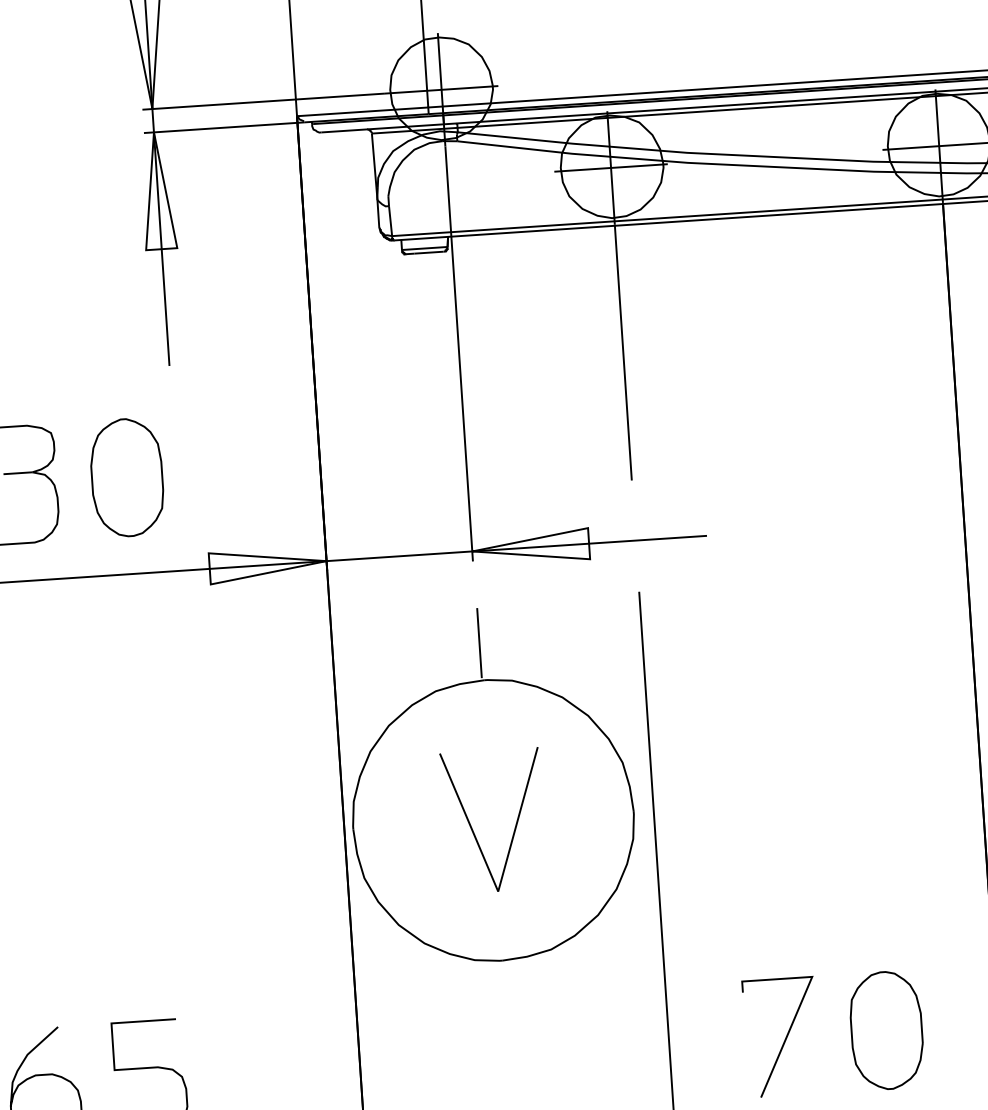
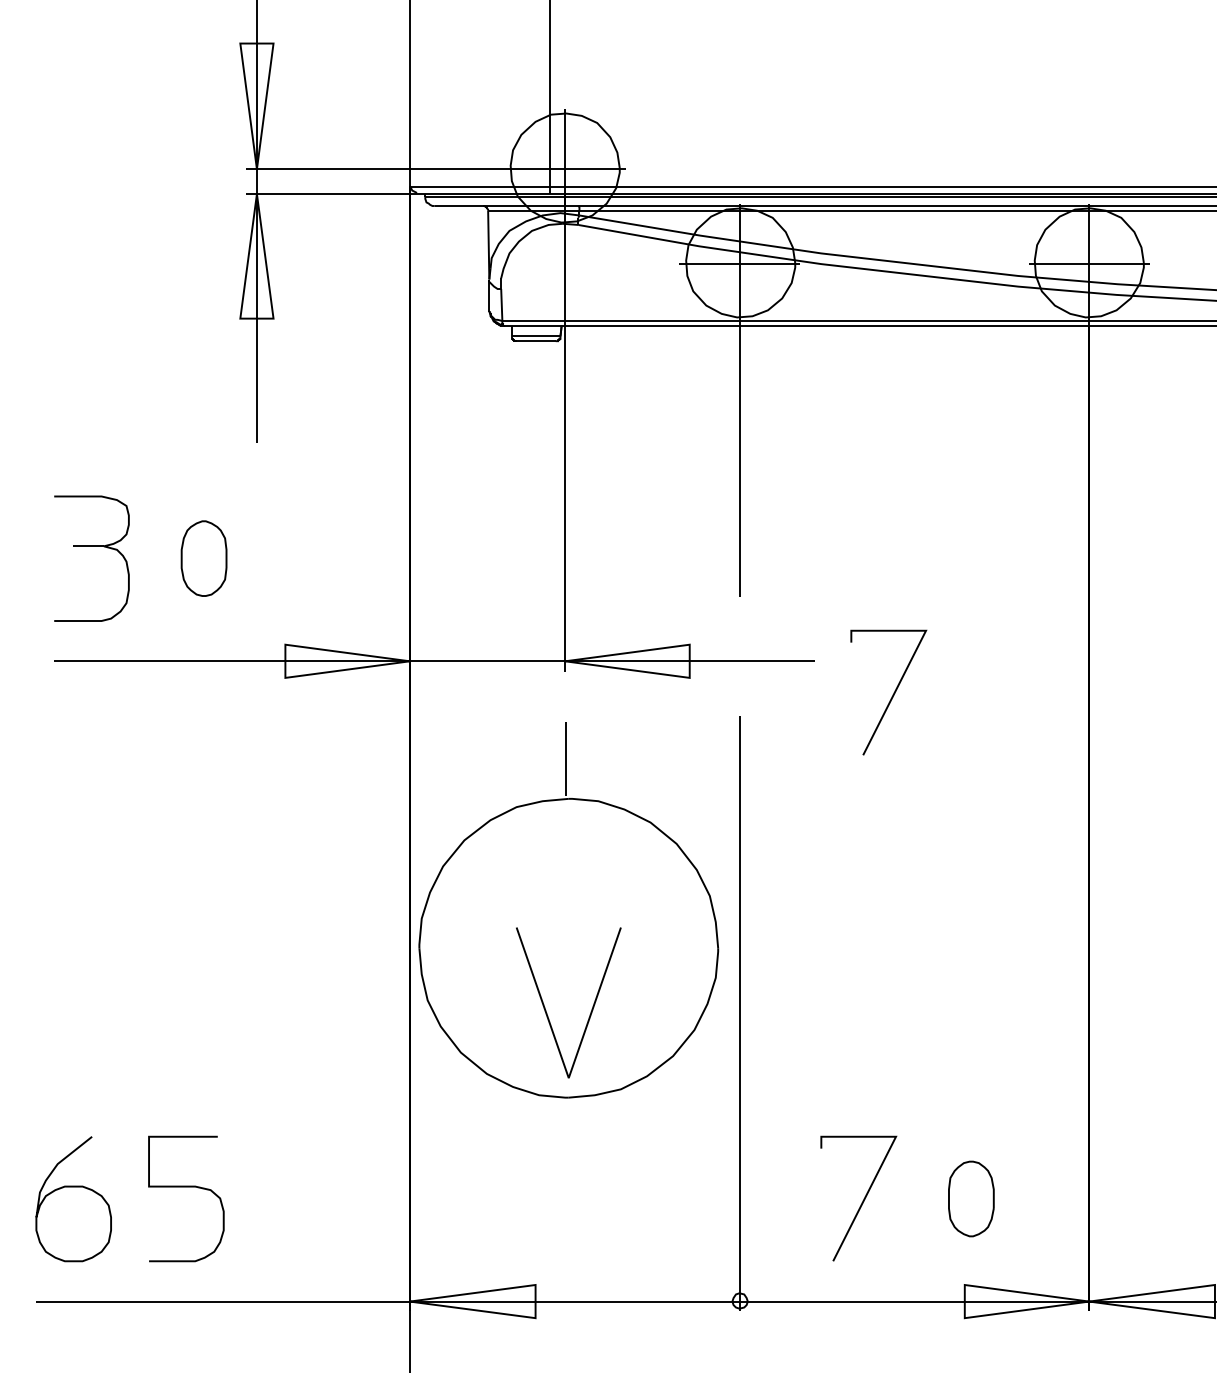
part: (126, 477) -> (203, 558), size x0.6
curve: (781, 562) -> (892, 694), added
curve: (473, 829) -> (546, 1010), moved
part: (886, 1030) -> (971, 1198), size x0.6

